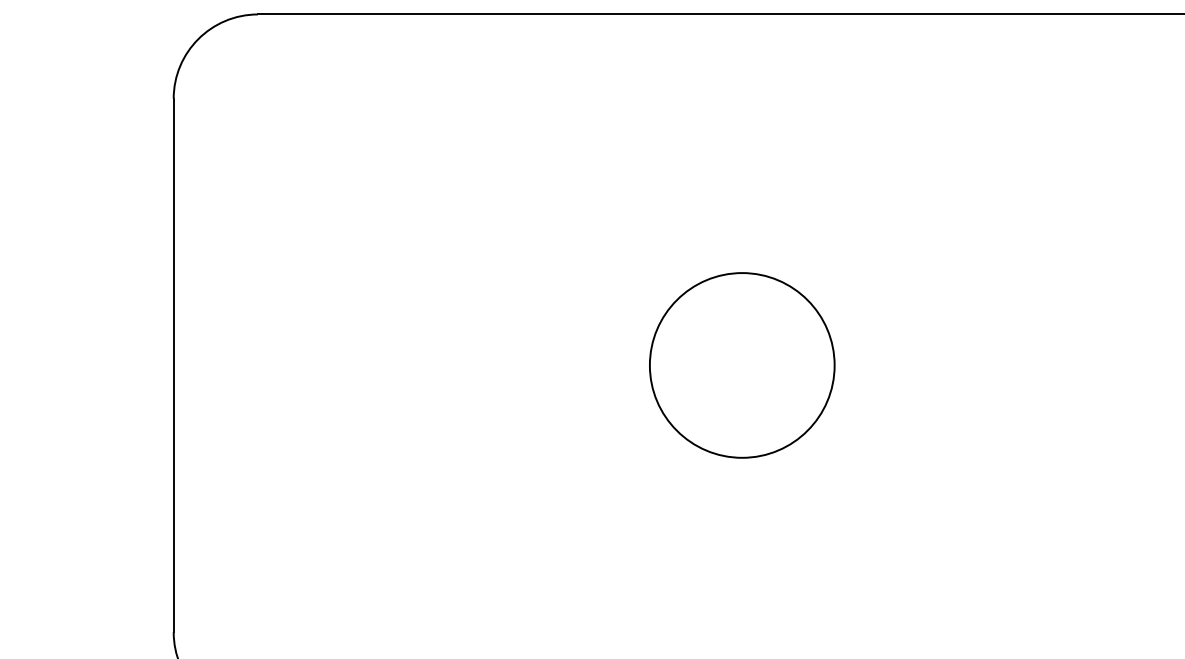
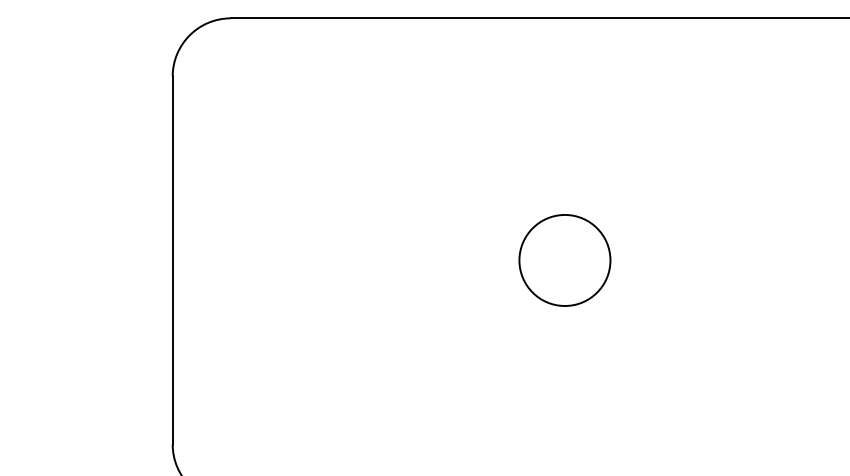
circle: (741, 365) -> (564, 260), size x0.71

